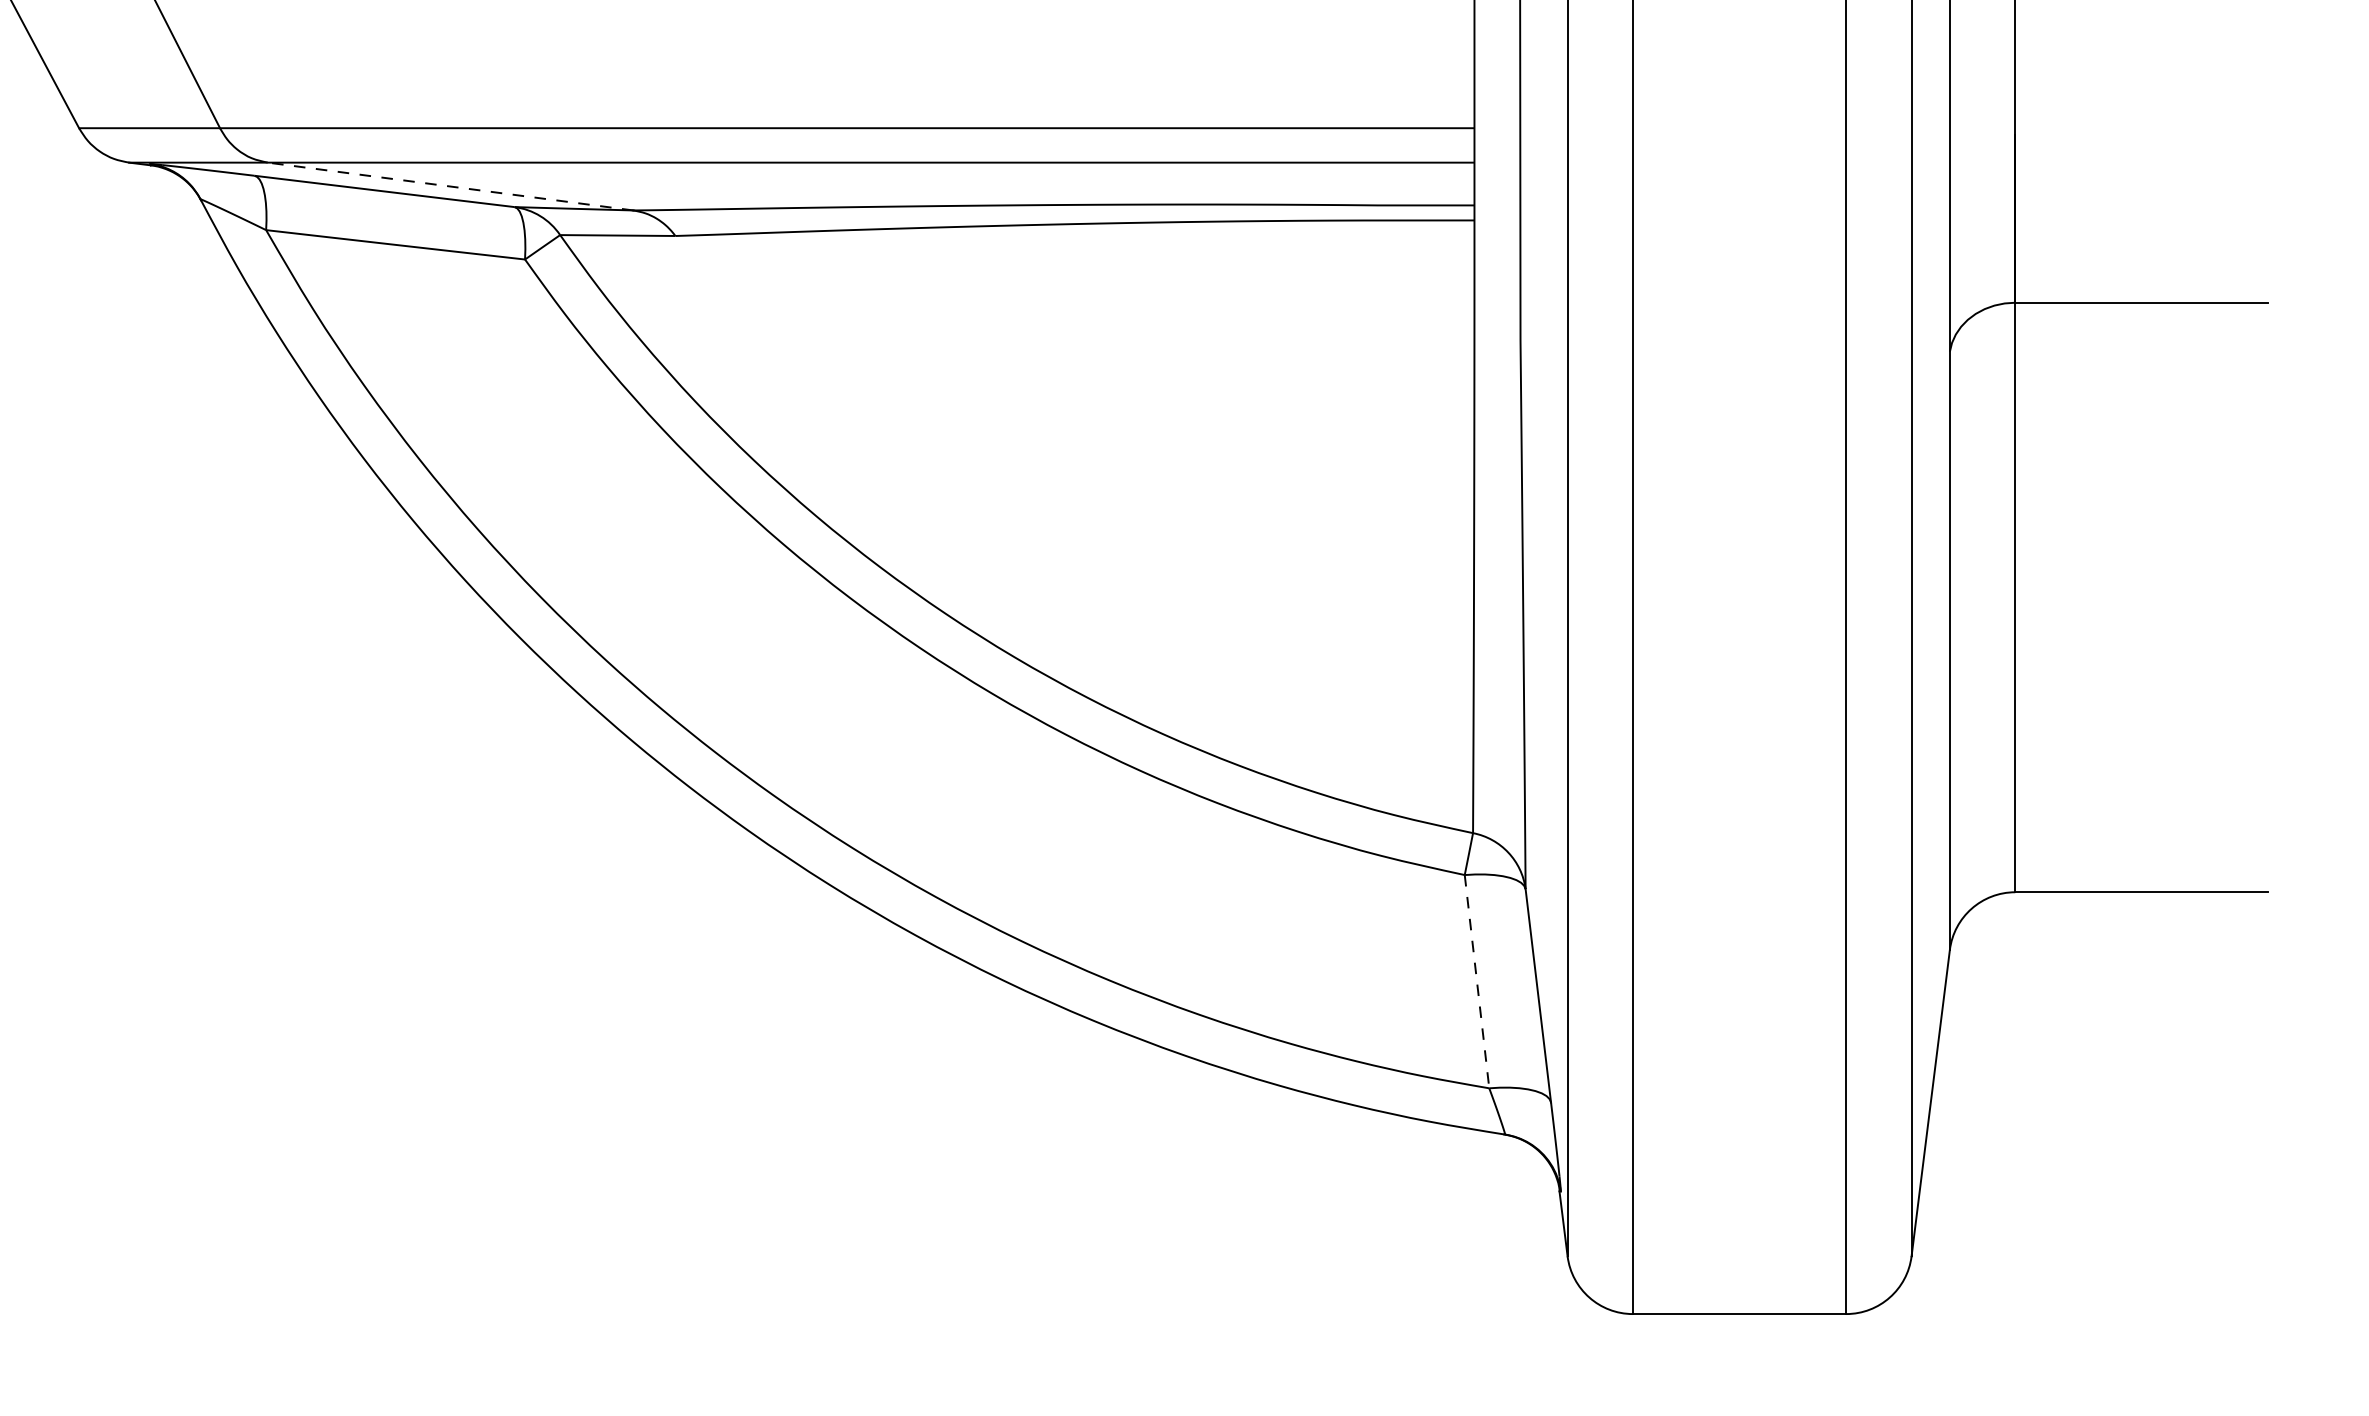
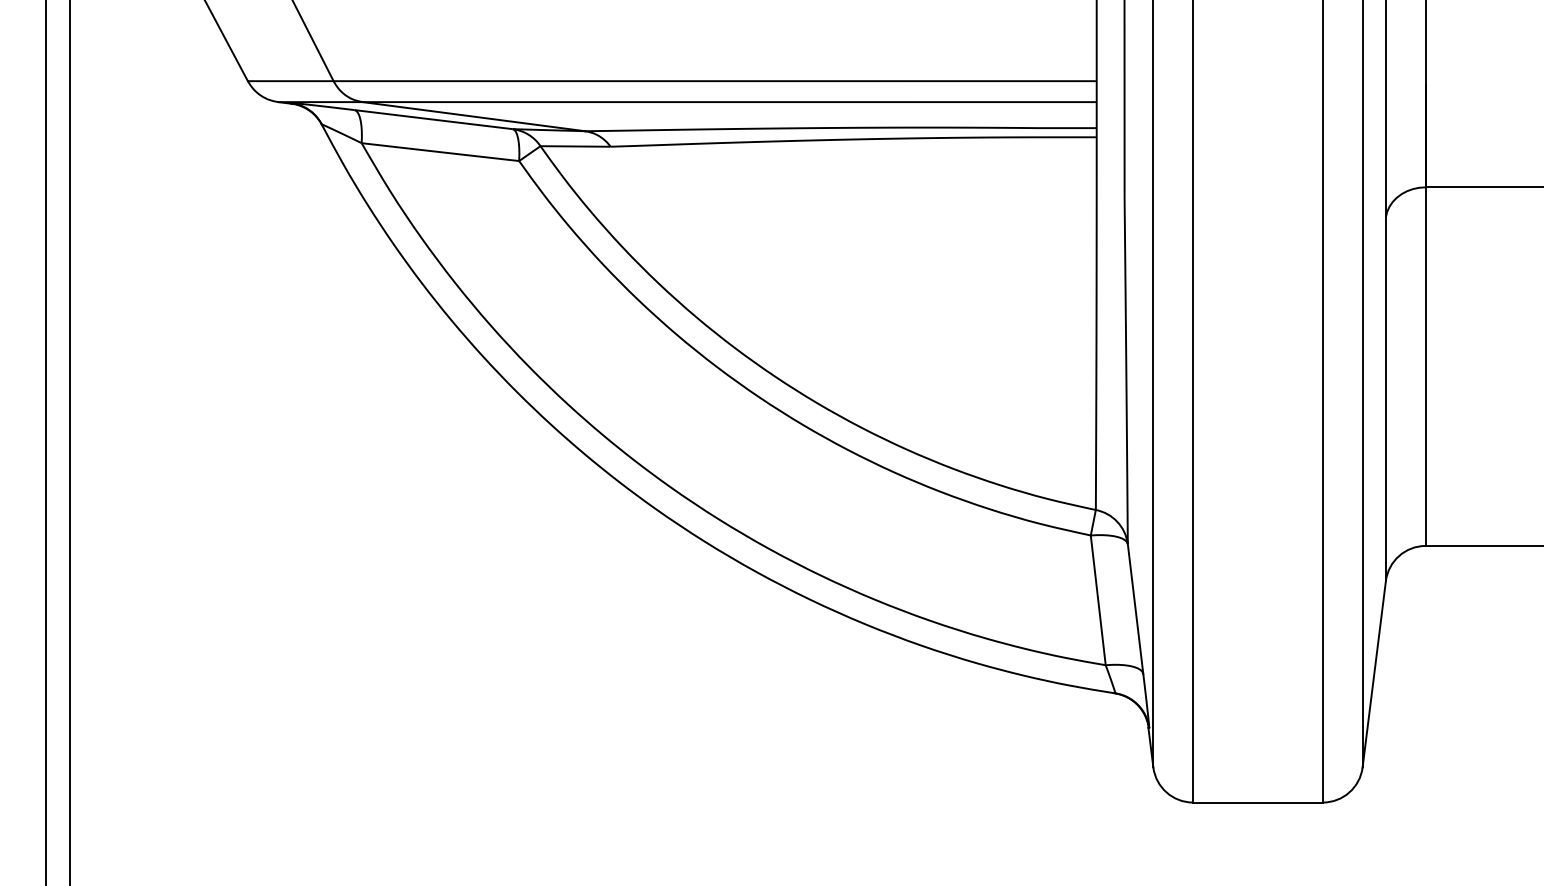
line: (449, 186) -> (473, 116), dashed -> solid
line: (1477, 981) -> (1098, 600), dashed -> solid

